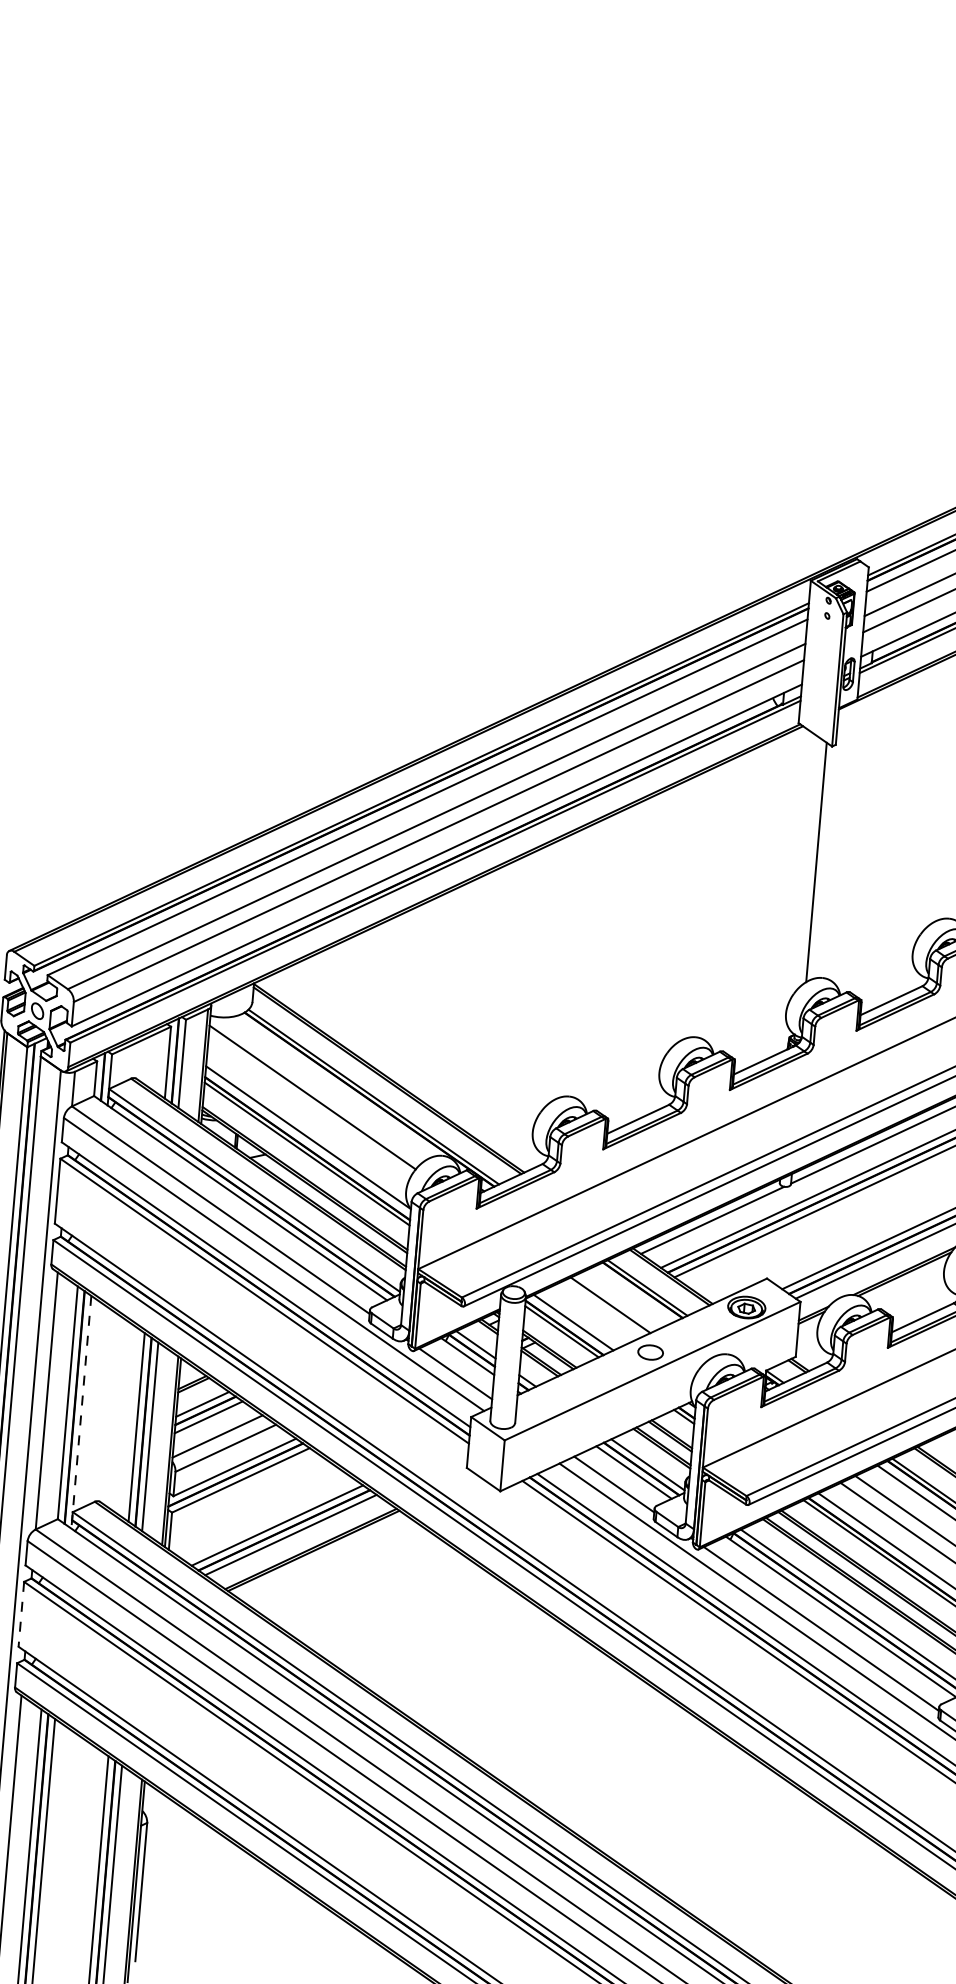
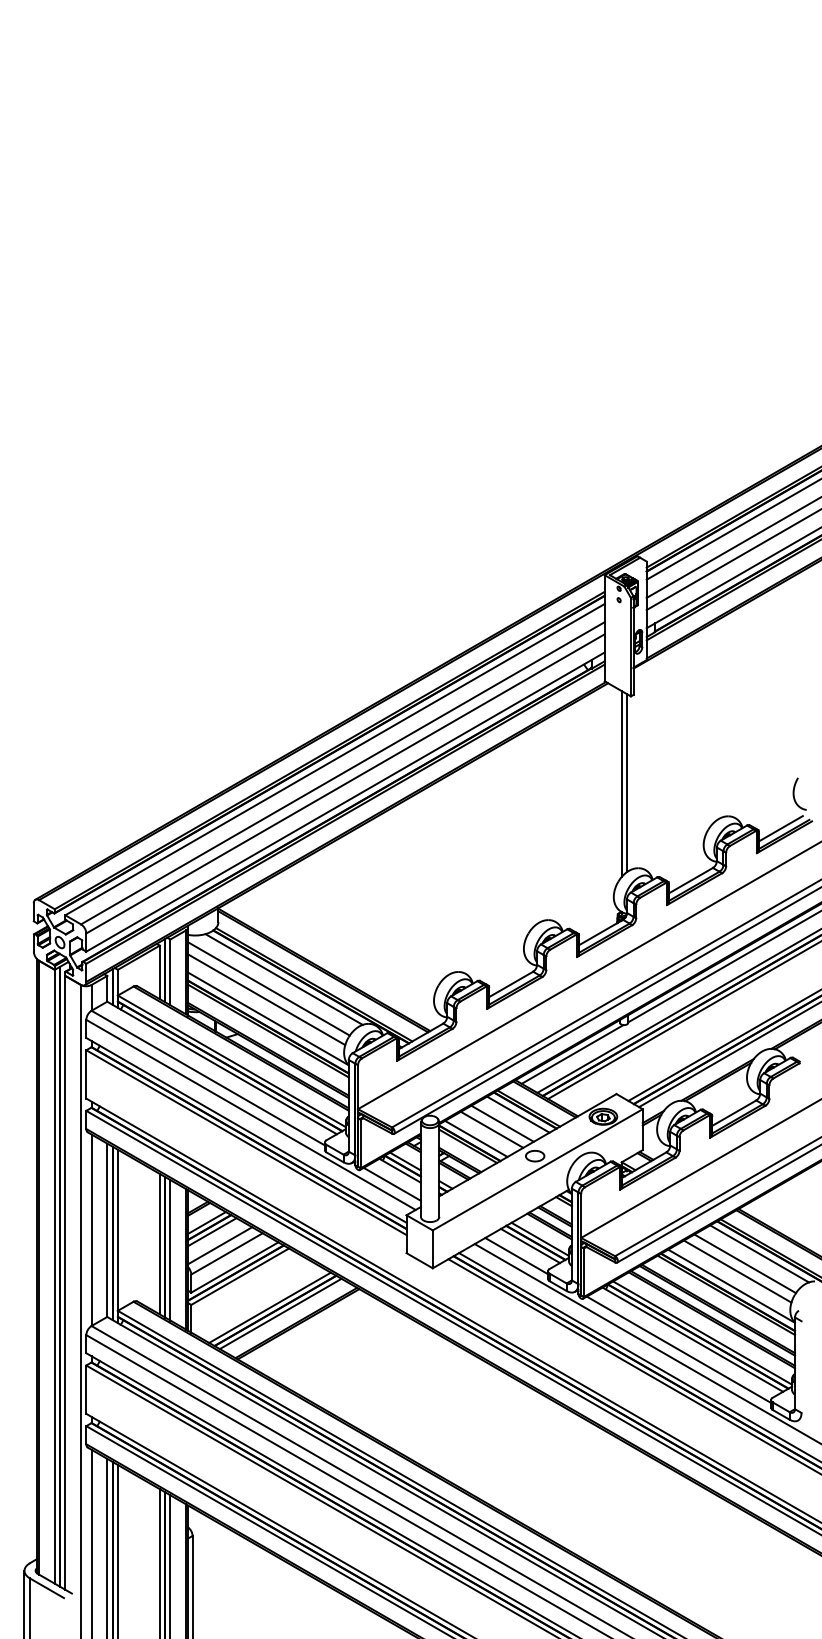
line: (809, 862) -> (621, 783), added
line: (333, 1086) -> (283, 979), added
line: (308, 1111) -> (266, 999), added
line: (633, 1294) -> (518, 1114), added
line: (595, 1311) -> (491, 1129), added
line: (80, 1412) -> (117, 1236), dashed -> solid
line: (21, 1615) -> (86, 1390), dashed -> solid

